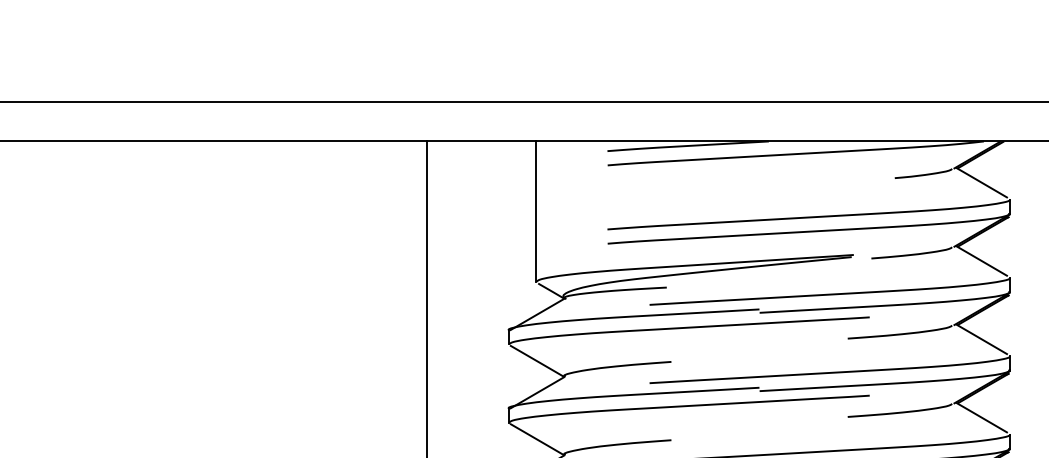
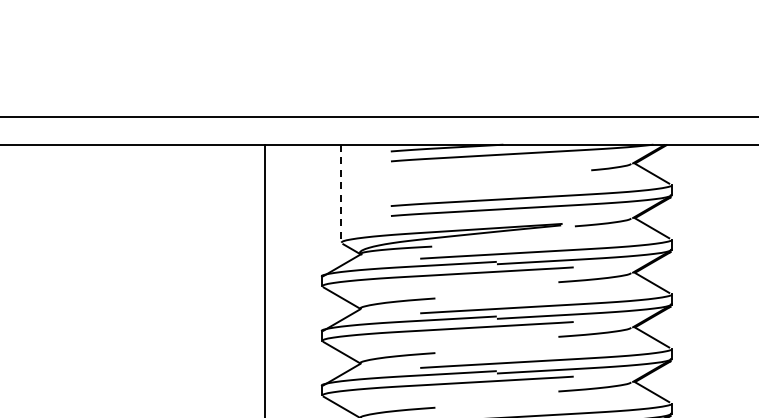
line: (536, 211) -> (341, 193), solid -> dashed

